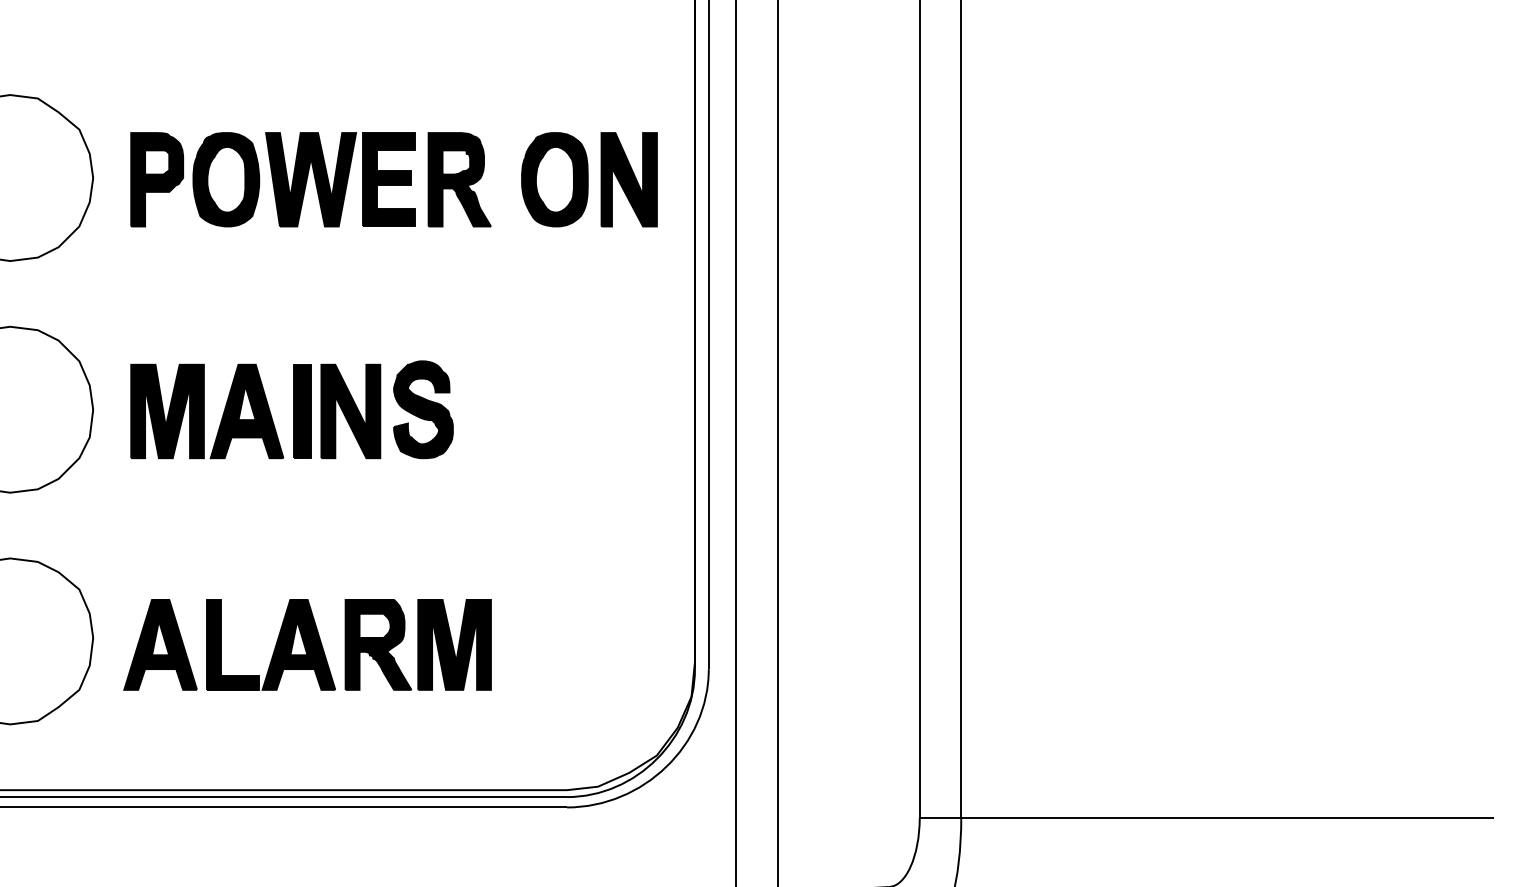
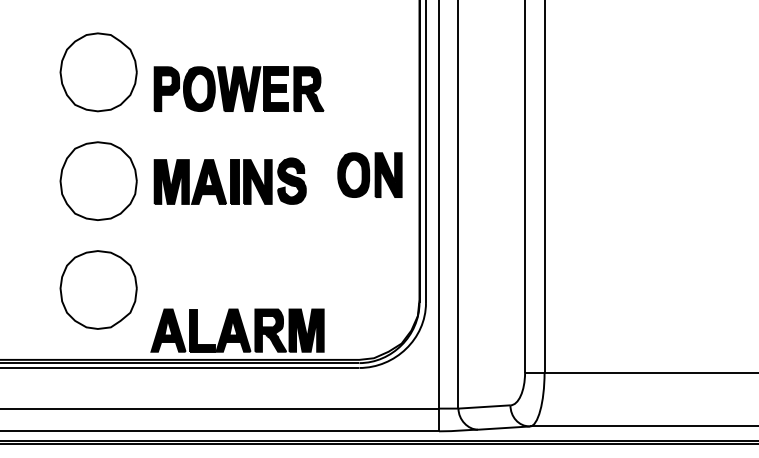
part: (309, 178) -> (238, 88), moved
part: (588, 178) -> (369, 174), moved
part: (307, 644) -> (237, 330), moved

